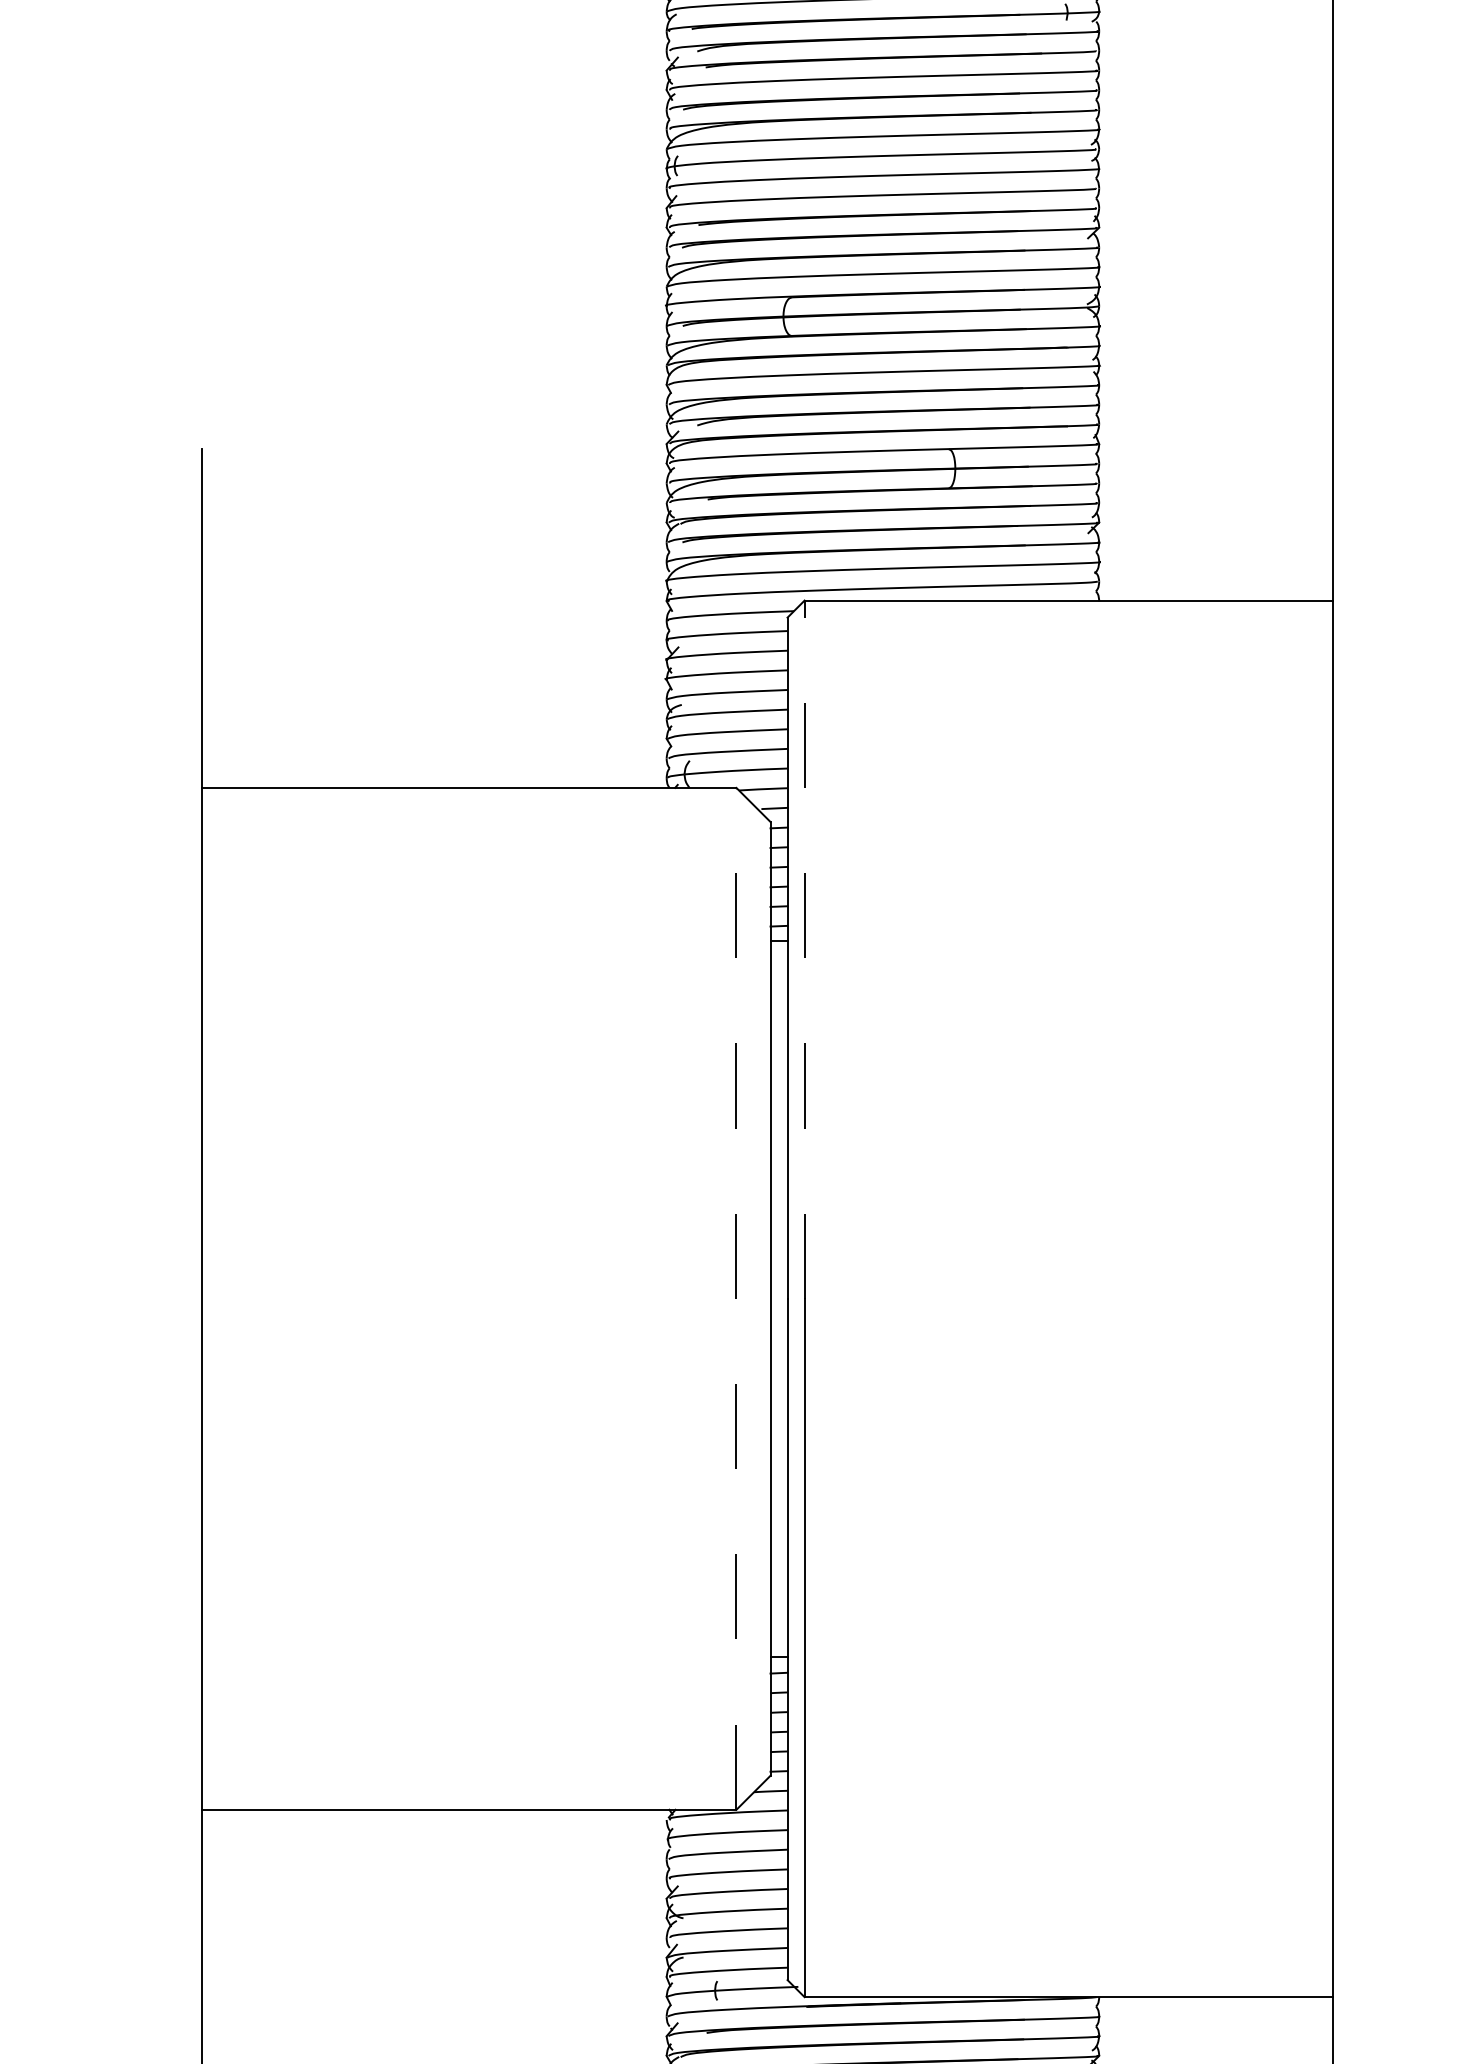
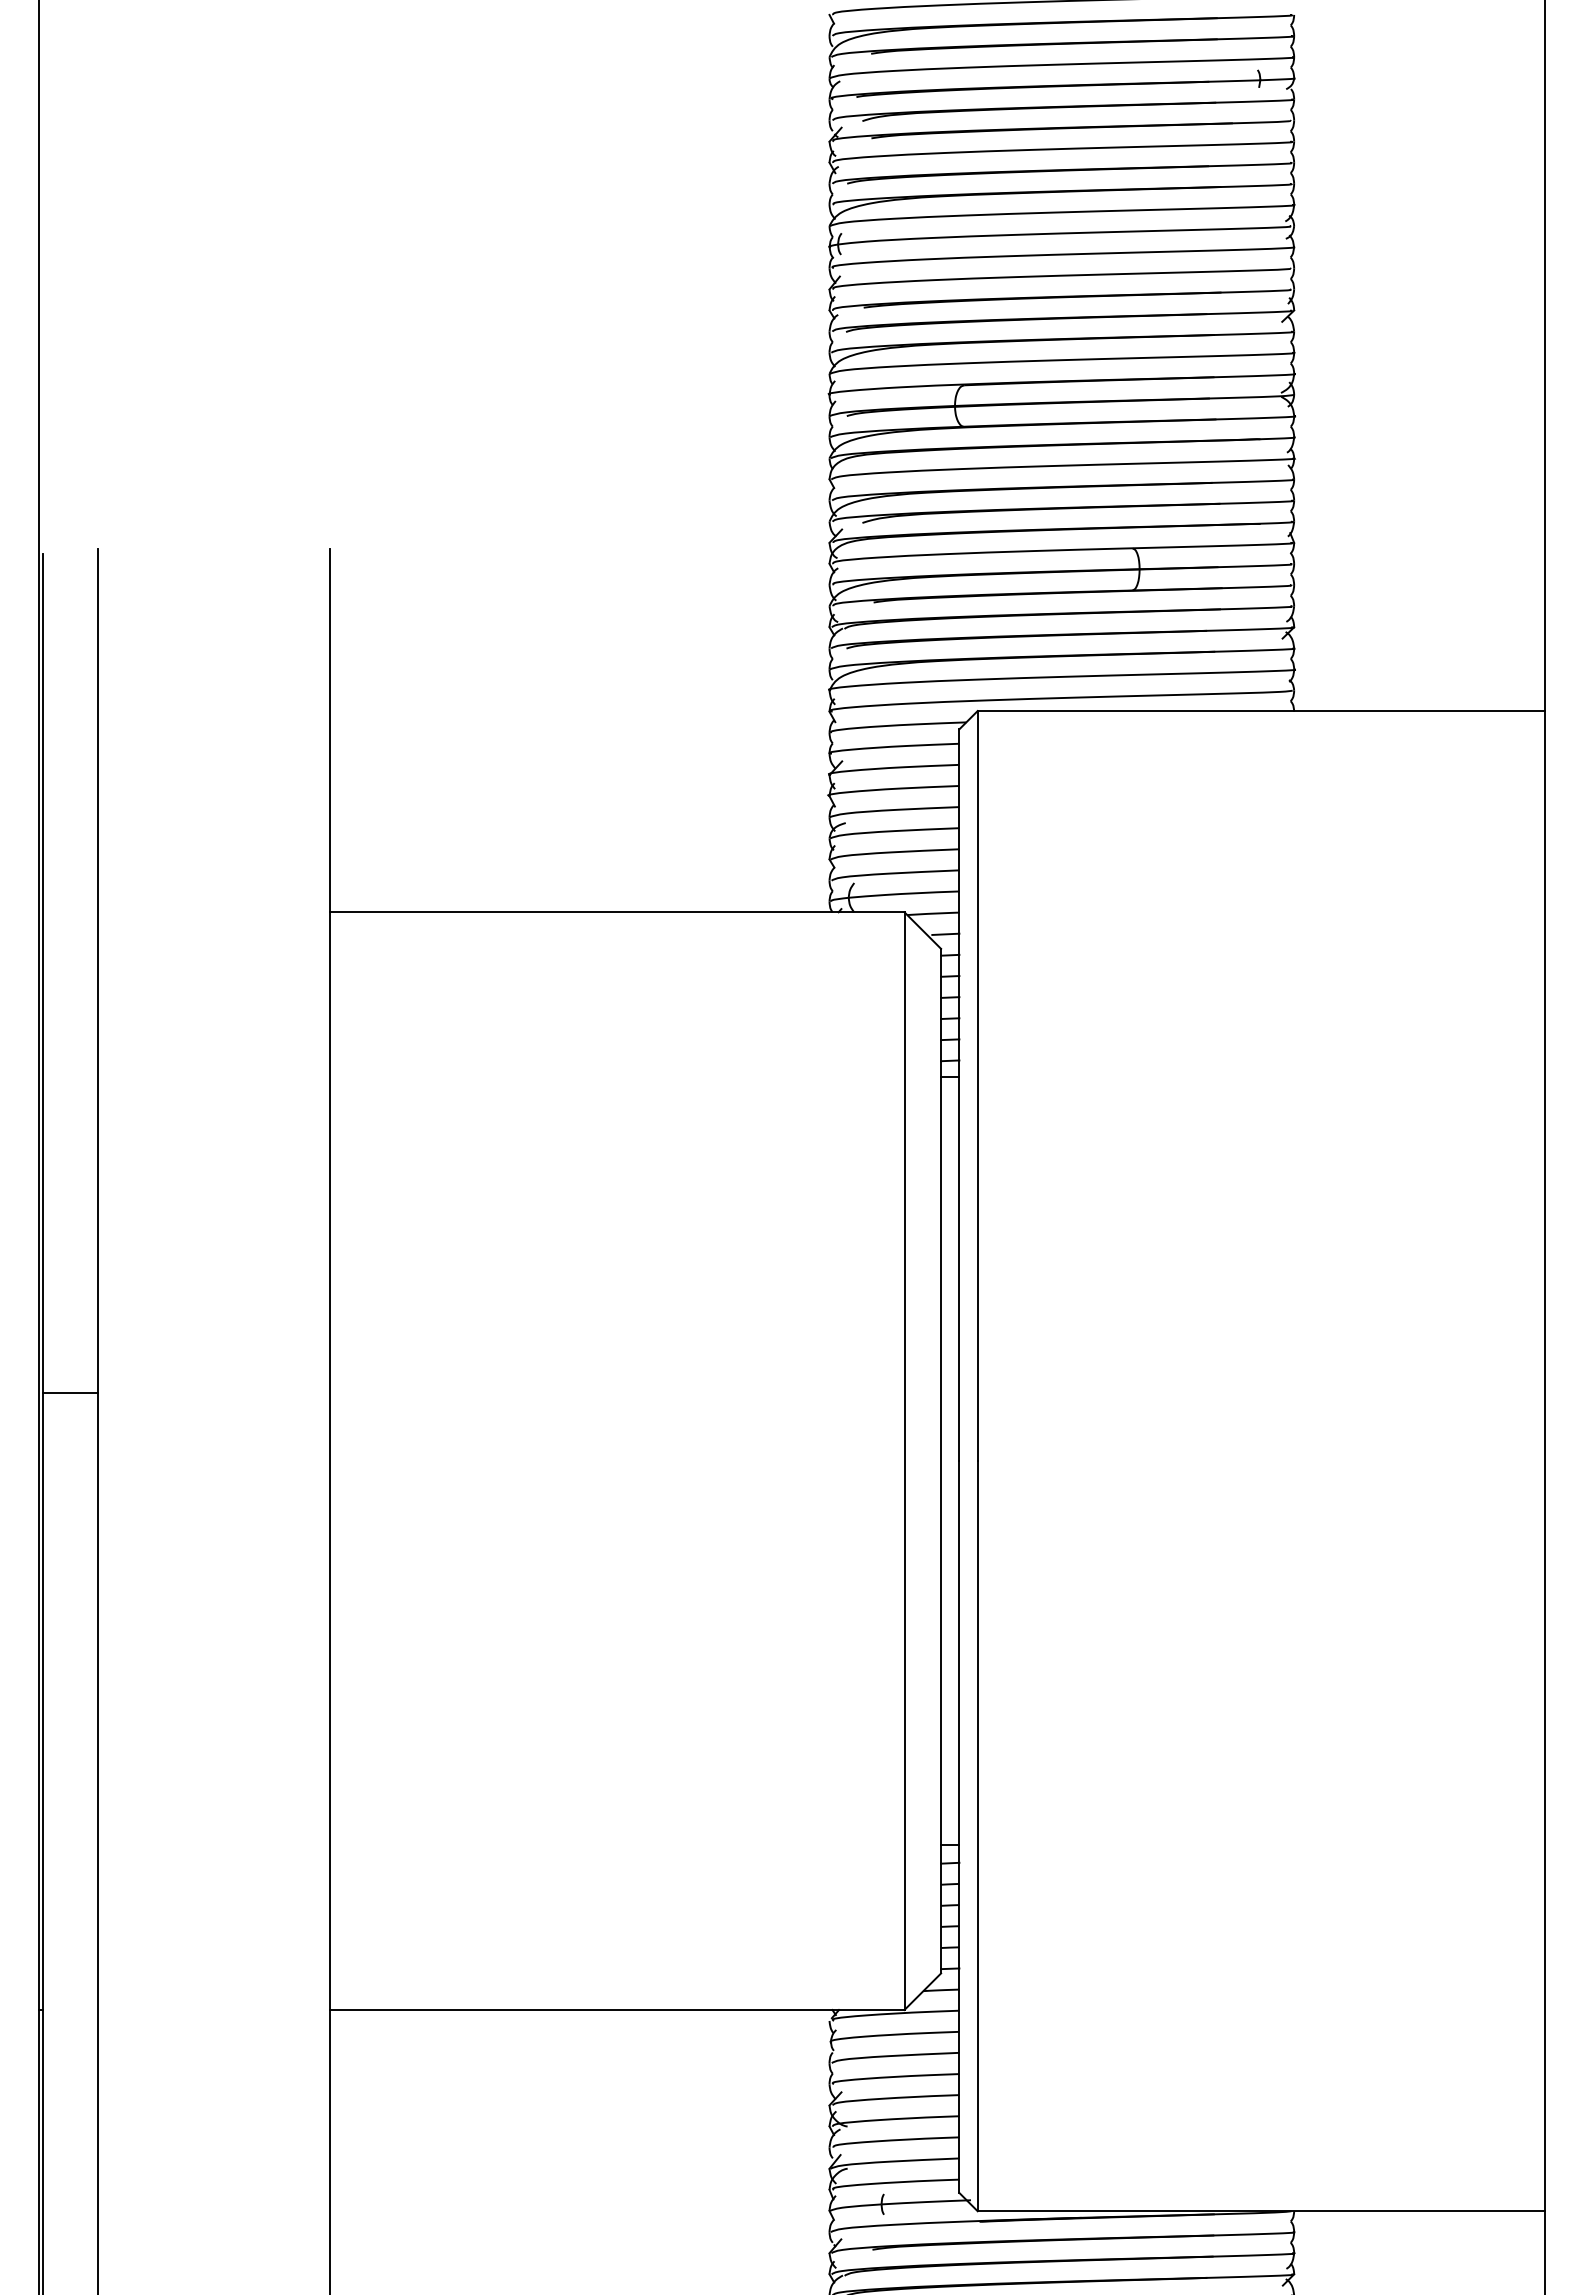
line: (804, 949) -> (977, 1085), dashed -> solid
line: (736, 1299) -> (904, 1461), dashed -> solid

